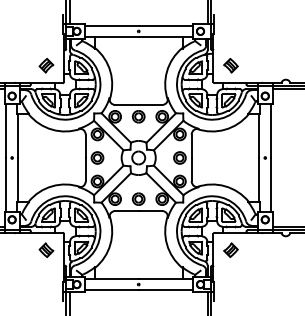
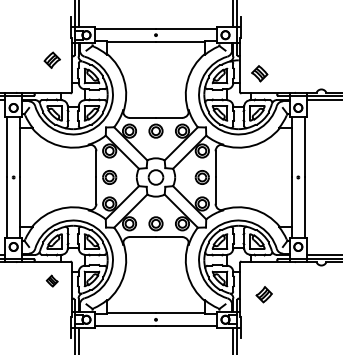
part: (46, 65) -> (52, 60), moved
part: (46, 249) -> (52, 280), size x0.7
part: (230, 249) -> (263, 293), moved

